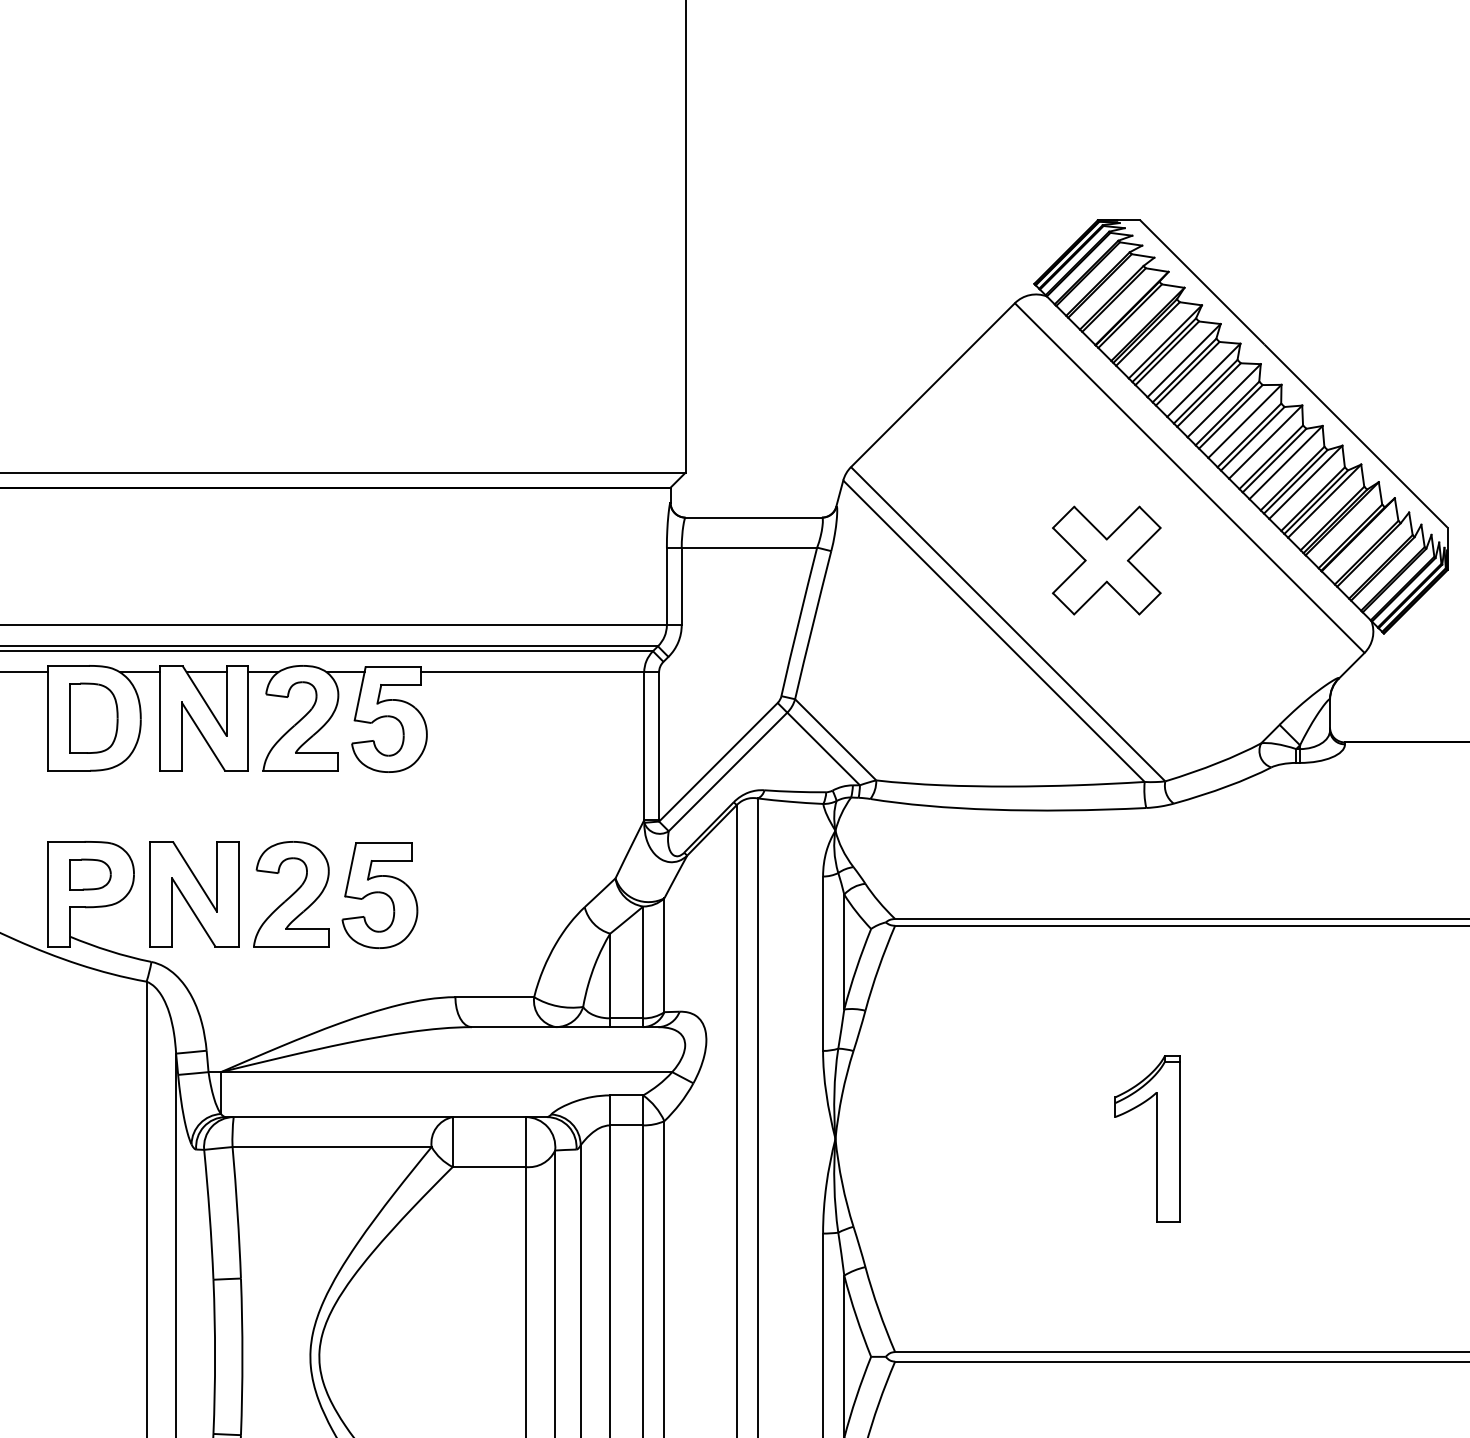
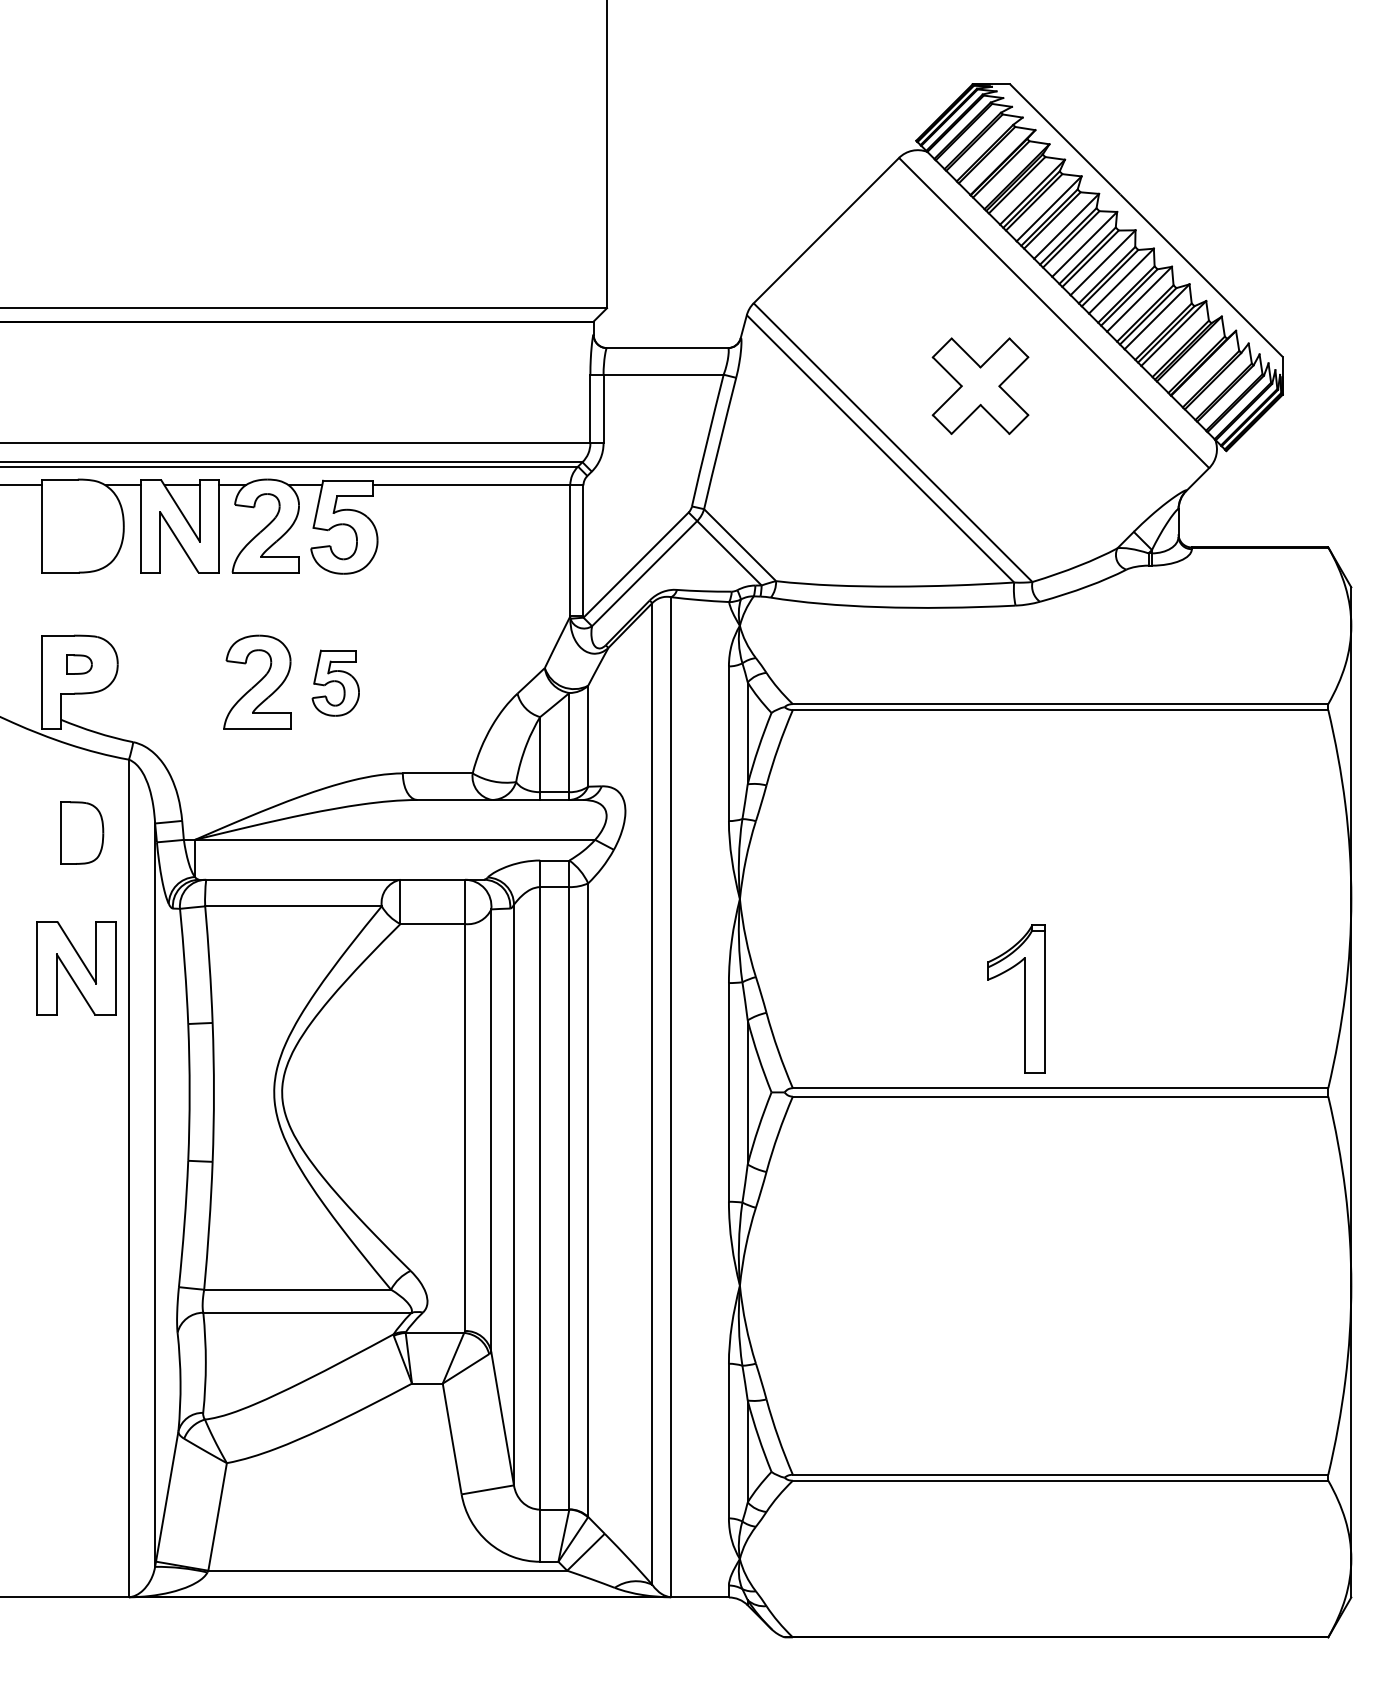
part: (94, 717) -> (82, 832), moved
part: (90, 874) -> (79, 664), size x0.7
part: (194, 894) -> (76, 968), moved
part: (379, 894) -> (335, 682), size x0.7
part: (1156, 1138) -> (1024, 998), moved

